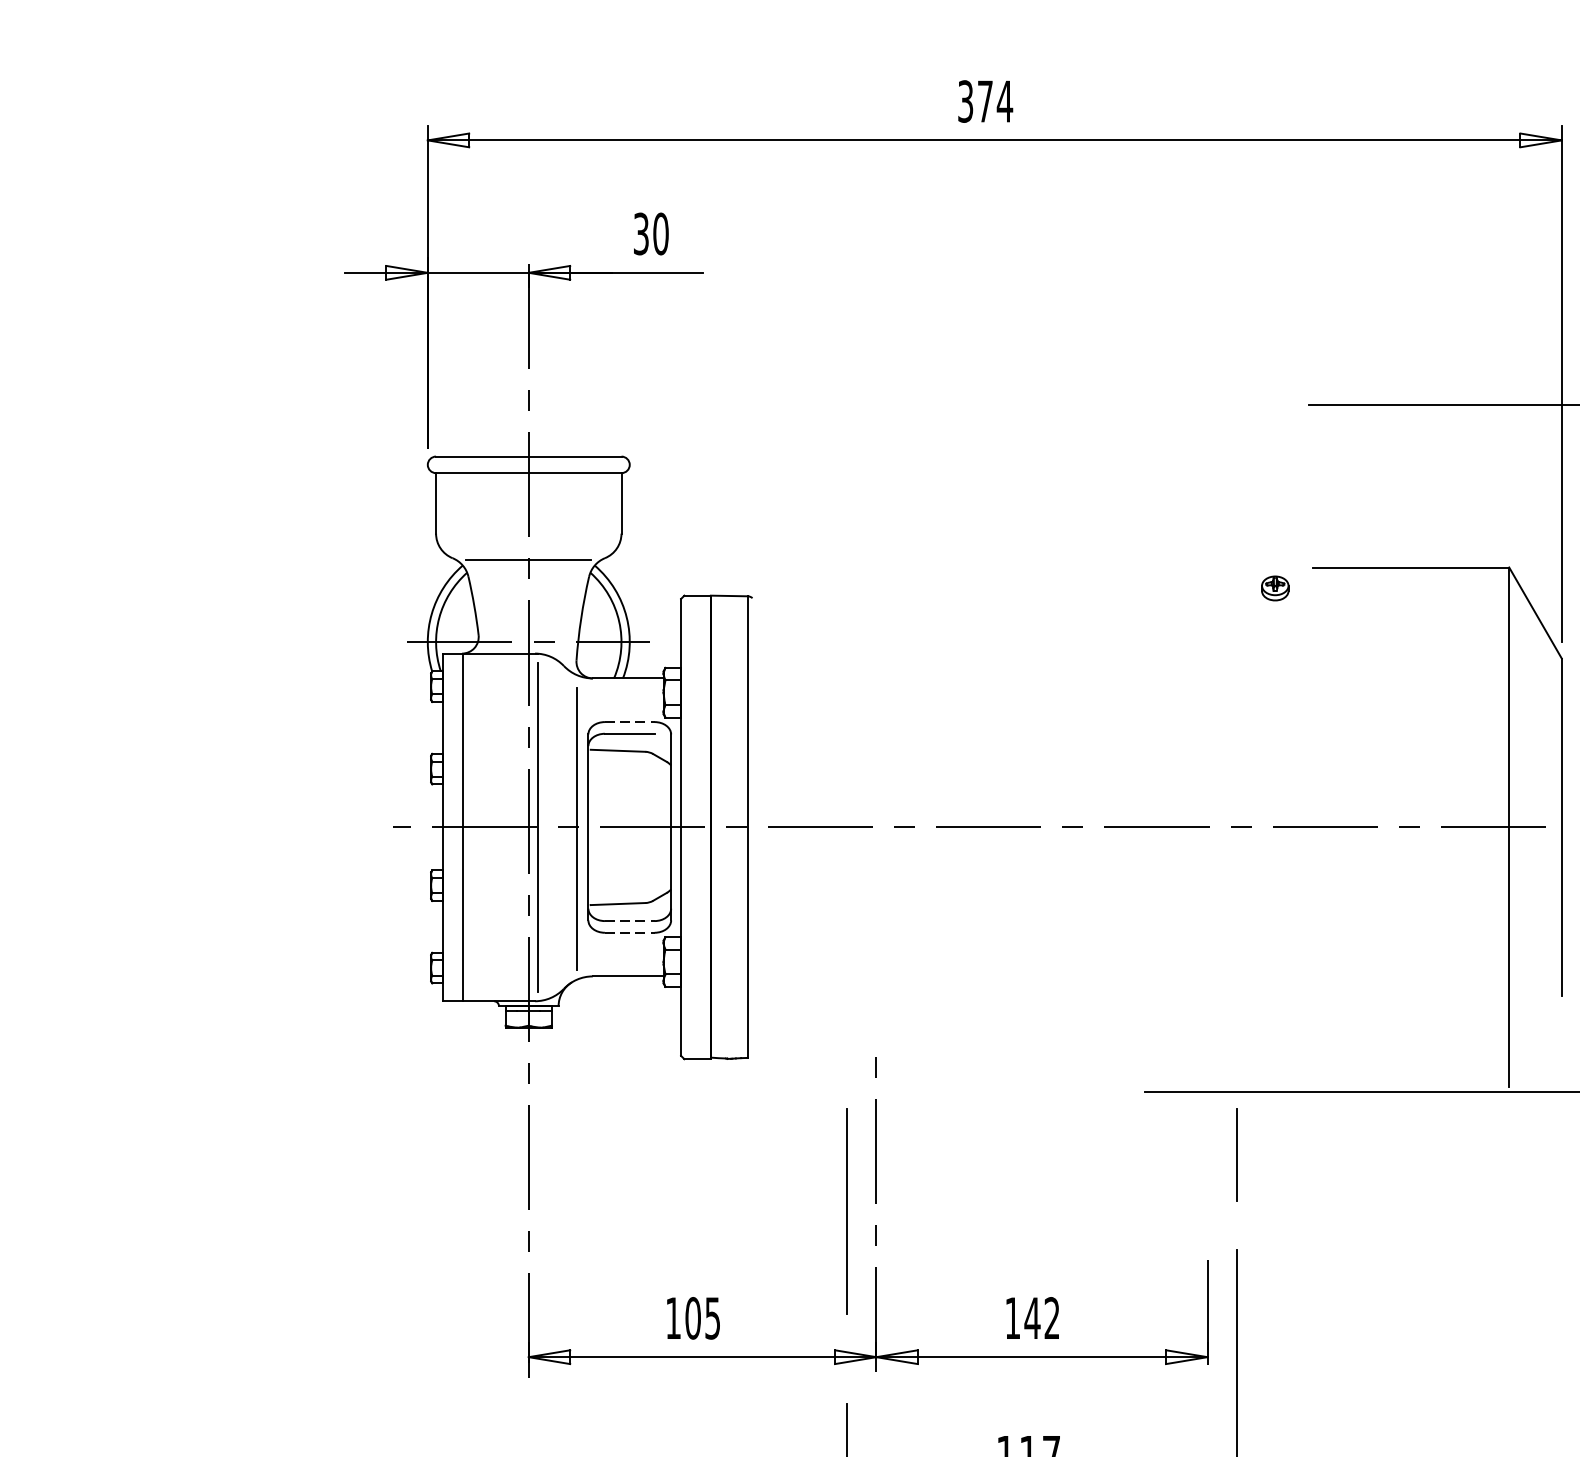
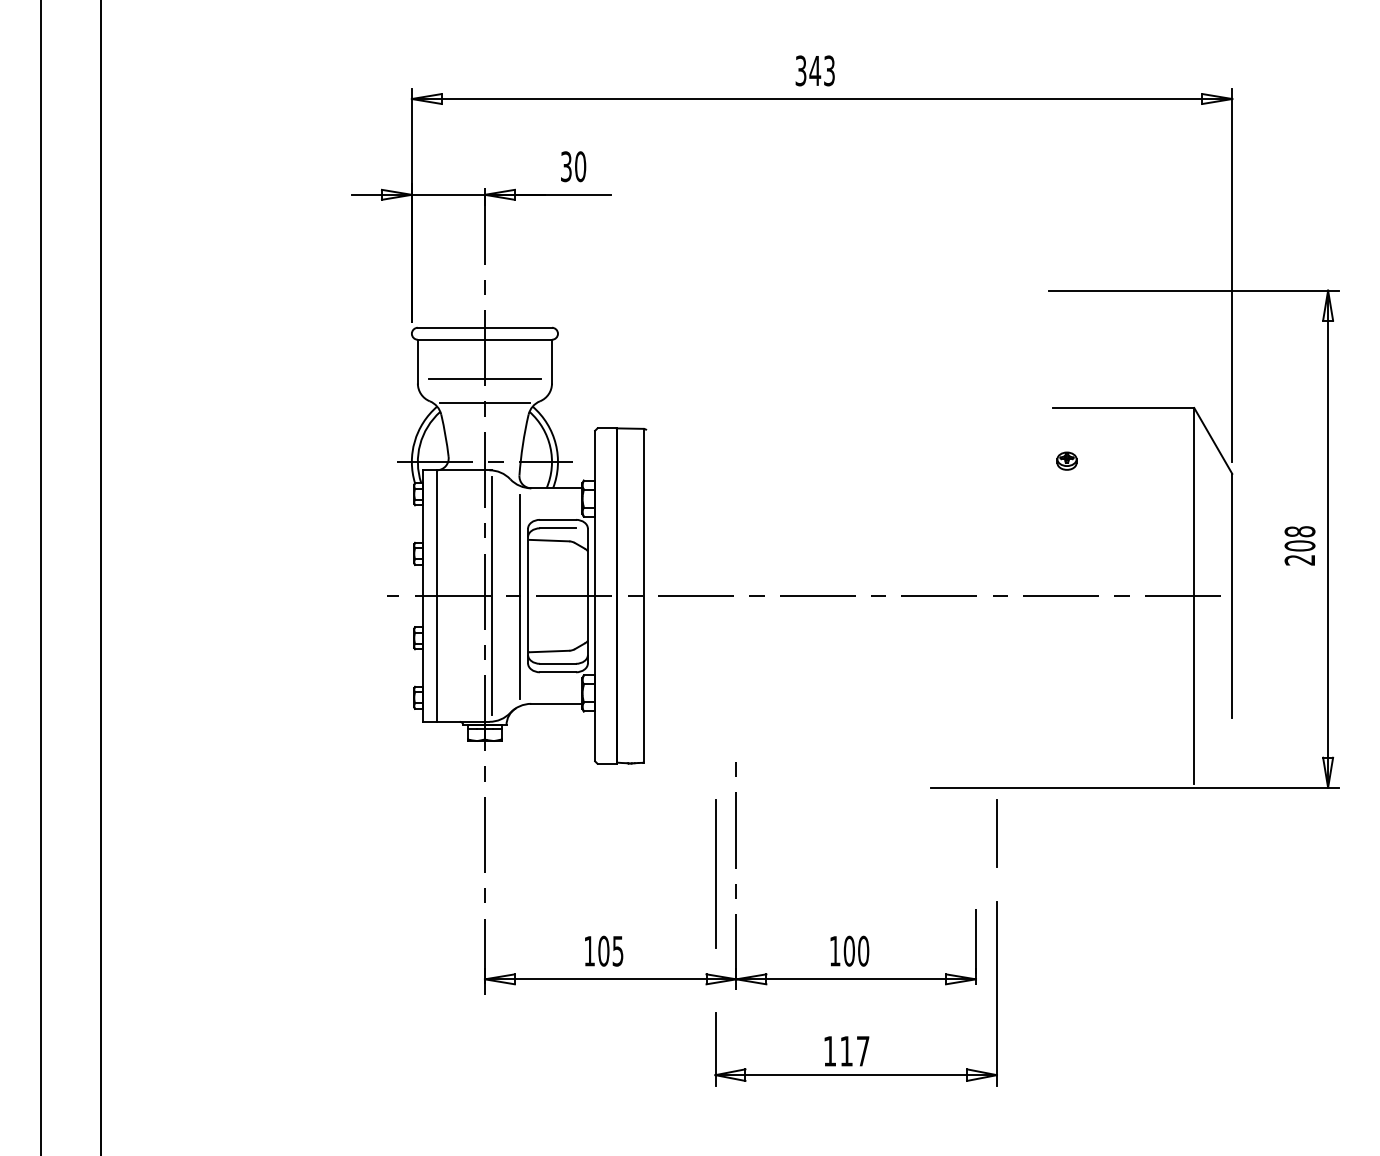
text: (995, 100) -> (822, 70), 374 -> 343
line: (528, 526) -> (484, 378), added
part: (1274, 587) -> (1066, 460), moved
line: (630, 721) -> (558, 519), dashed -> solid
line: (630, 920) -> (558, 663), dashed -> solid
line: (630, 933) -> (558, 672), dashed -> solid
text: (1042, 1317) -> (856, 950), 142 -> 100

